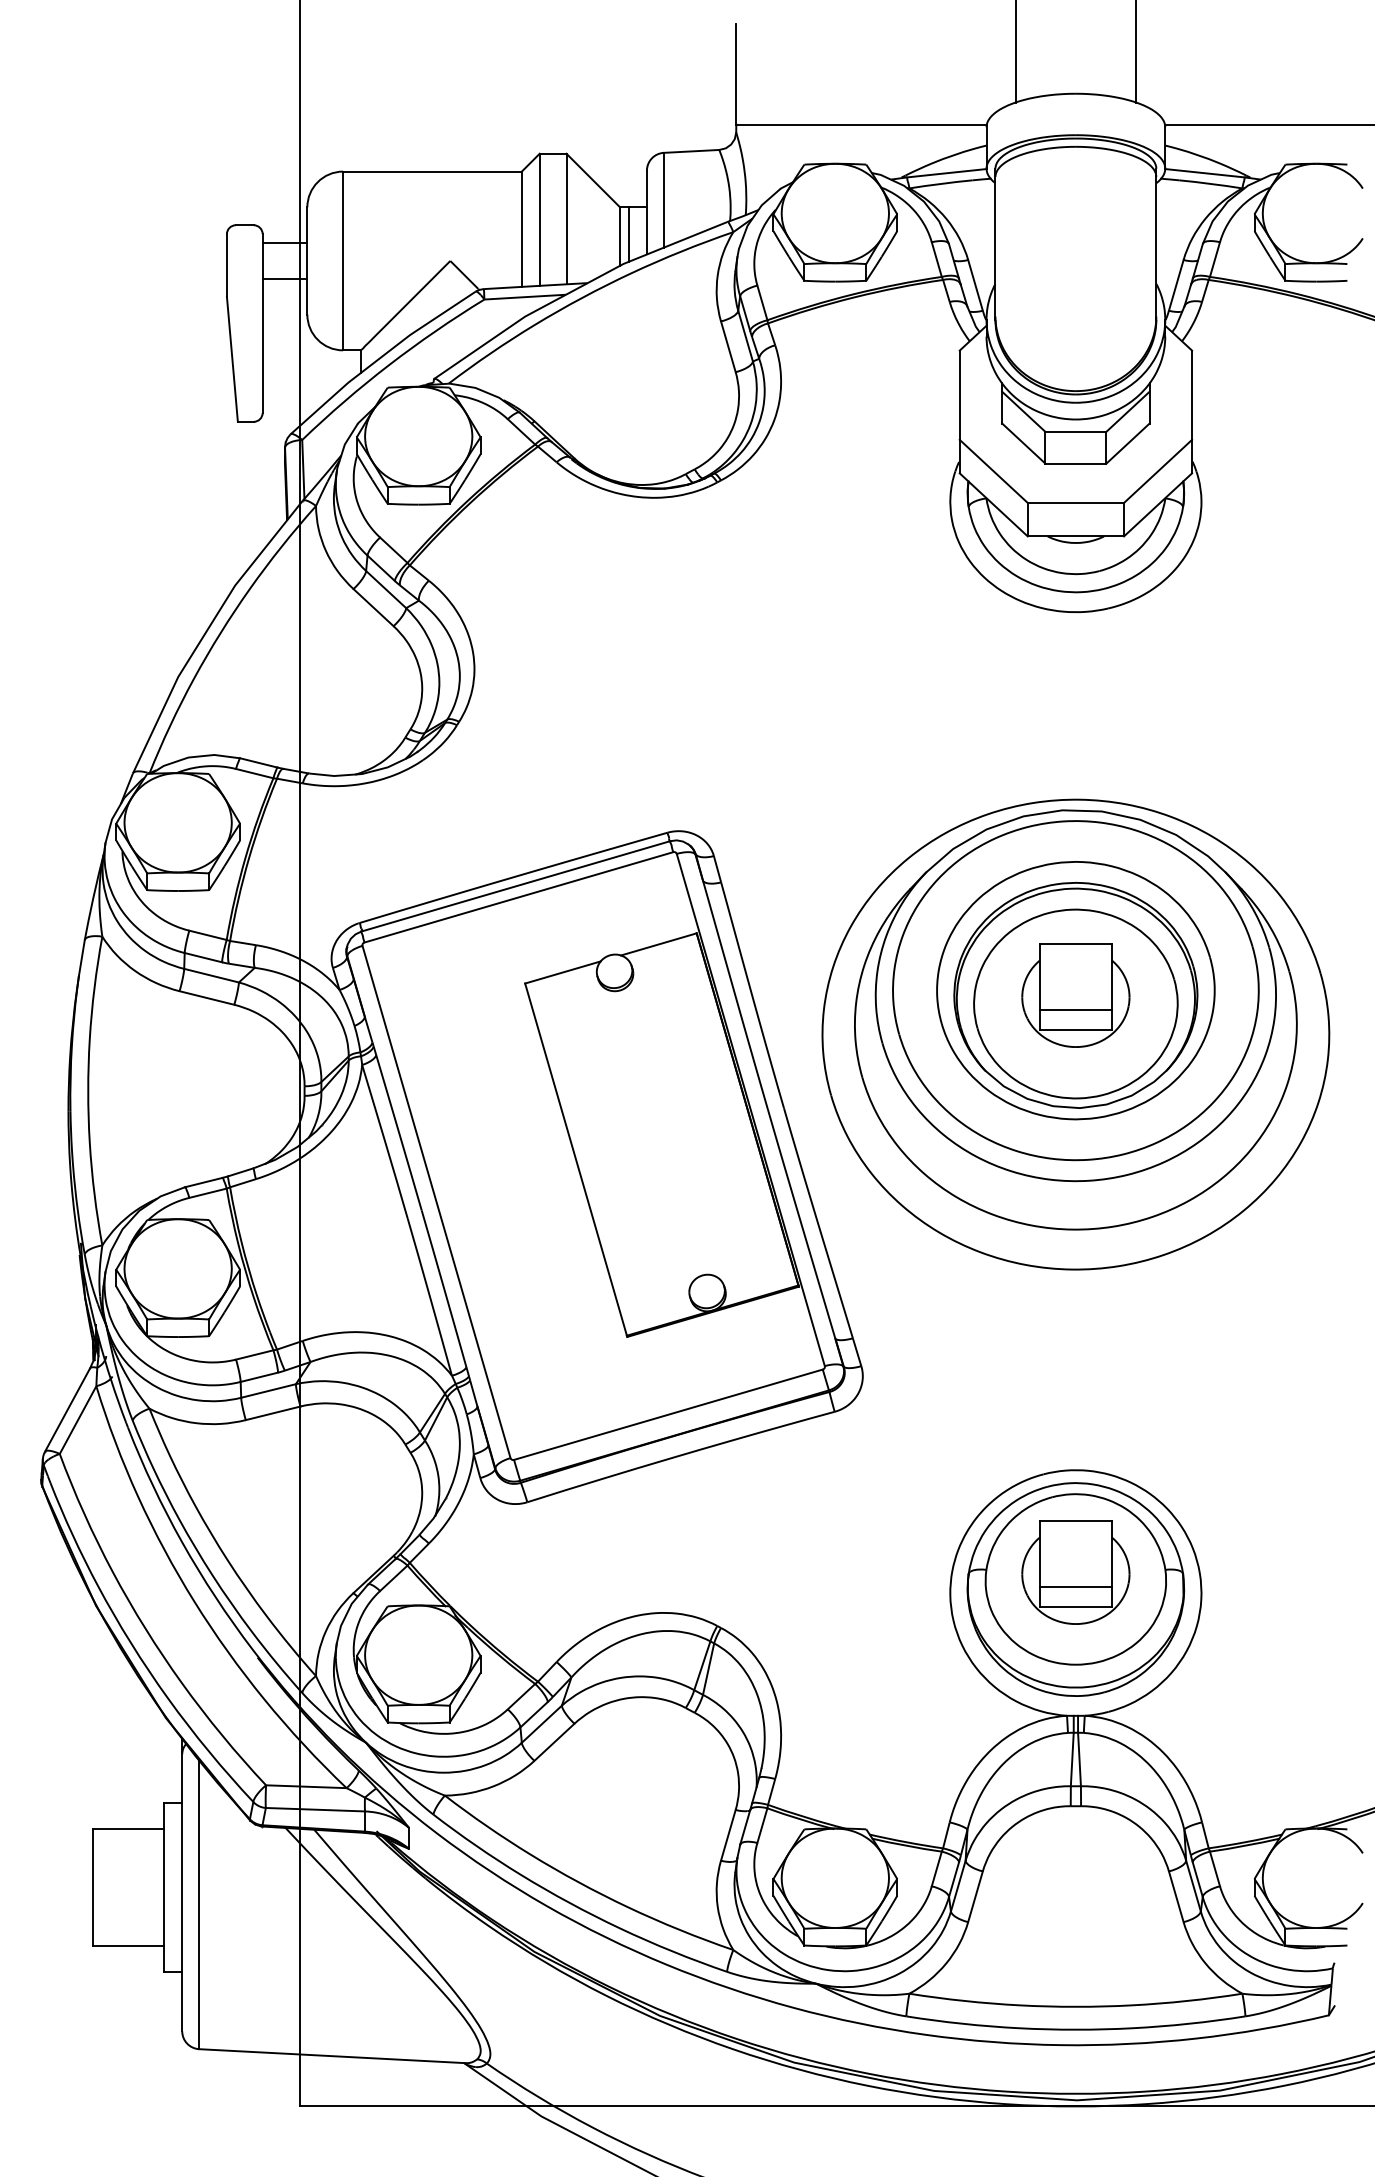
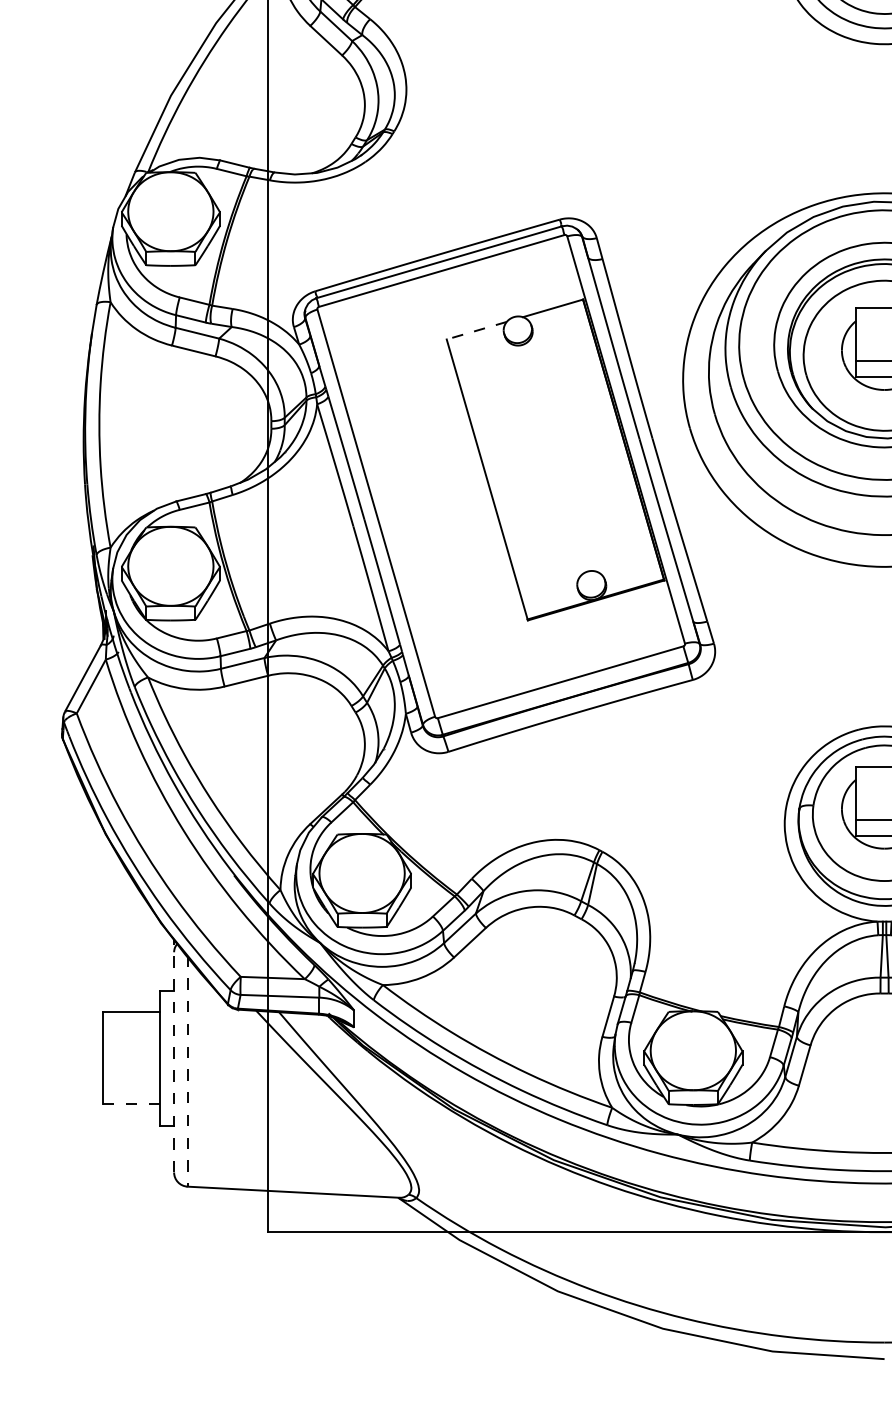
line: (562, 972) -> (476, 330), solid -> dashed
line: (182, 1884) -> (174, 1055), solid -> dashed
line: (199, 1904) -> (187, 1071), solid -> dashed
line: (128, 1945) -> (131, 1104), solid -> dashed

